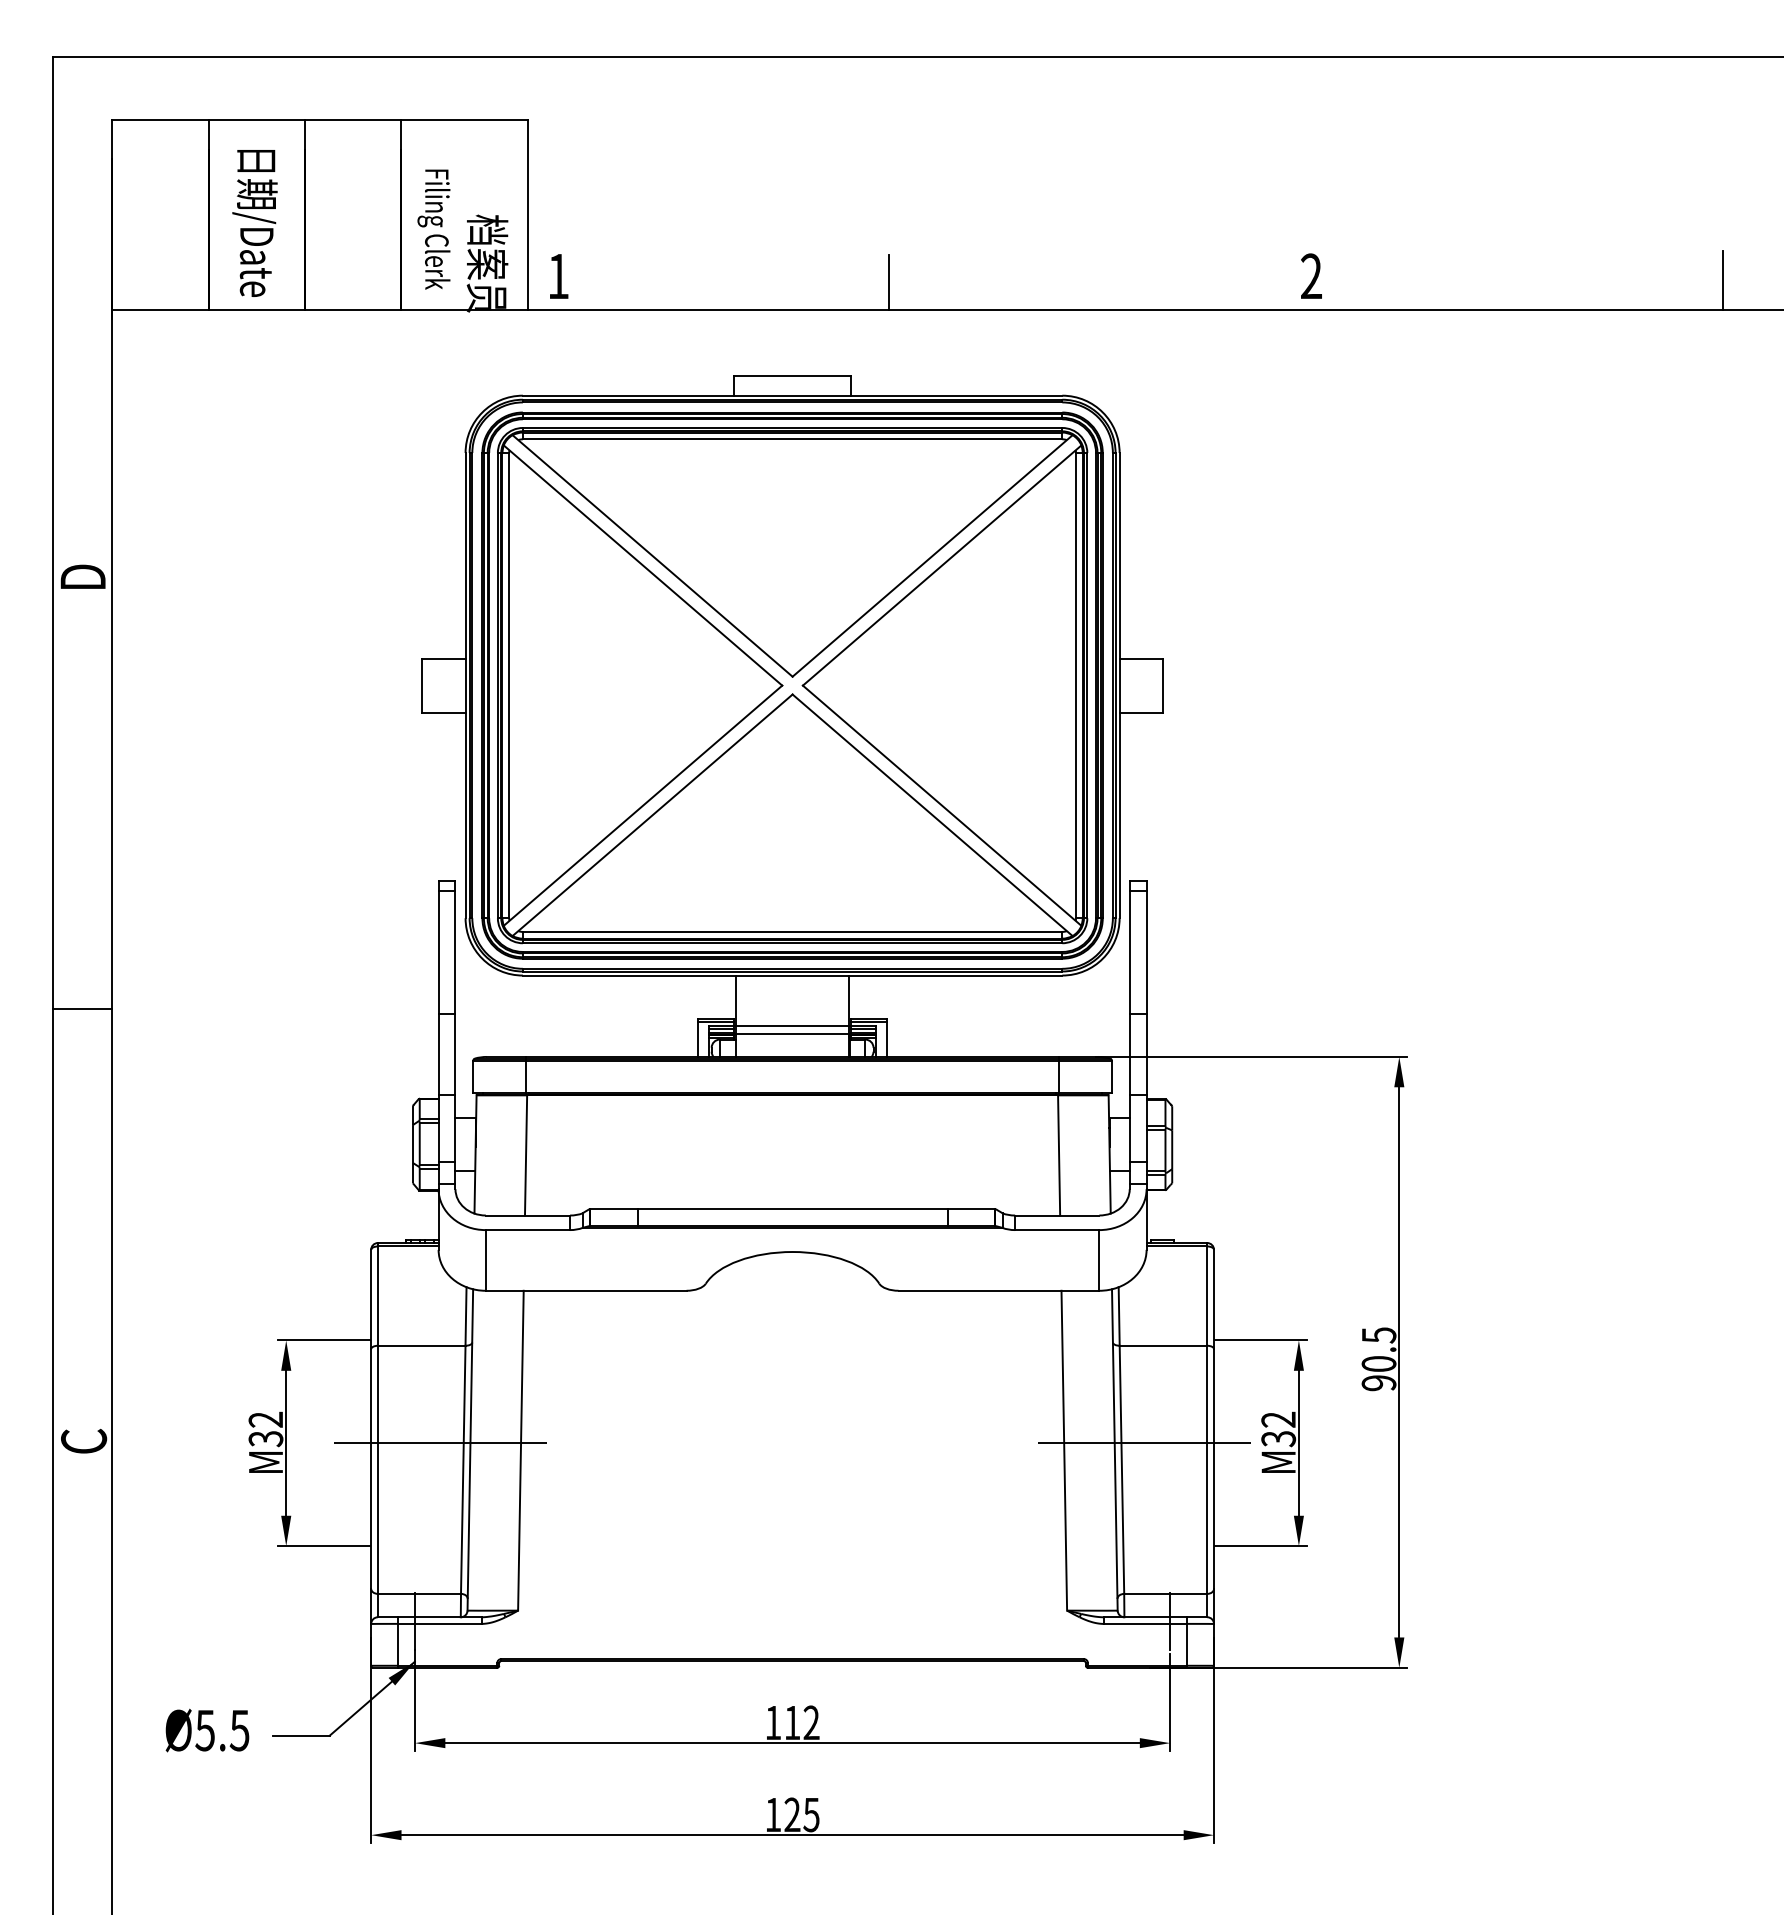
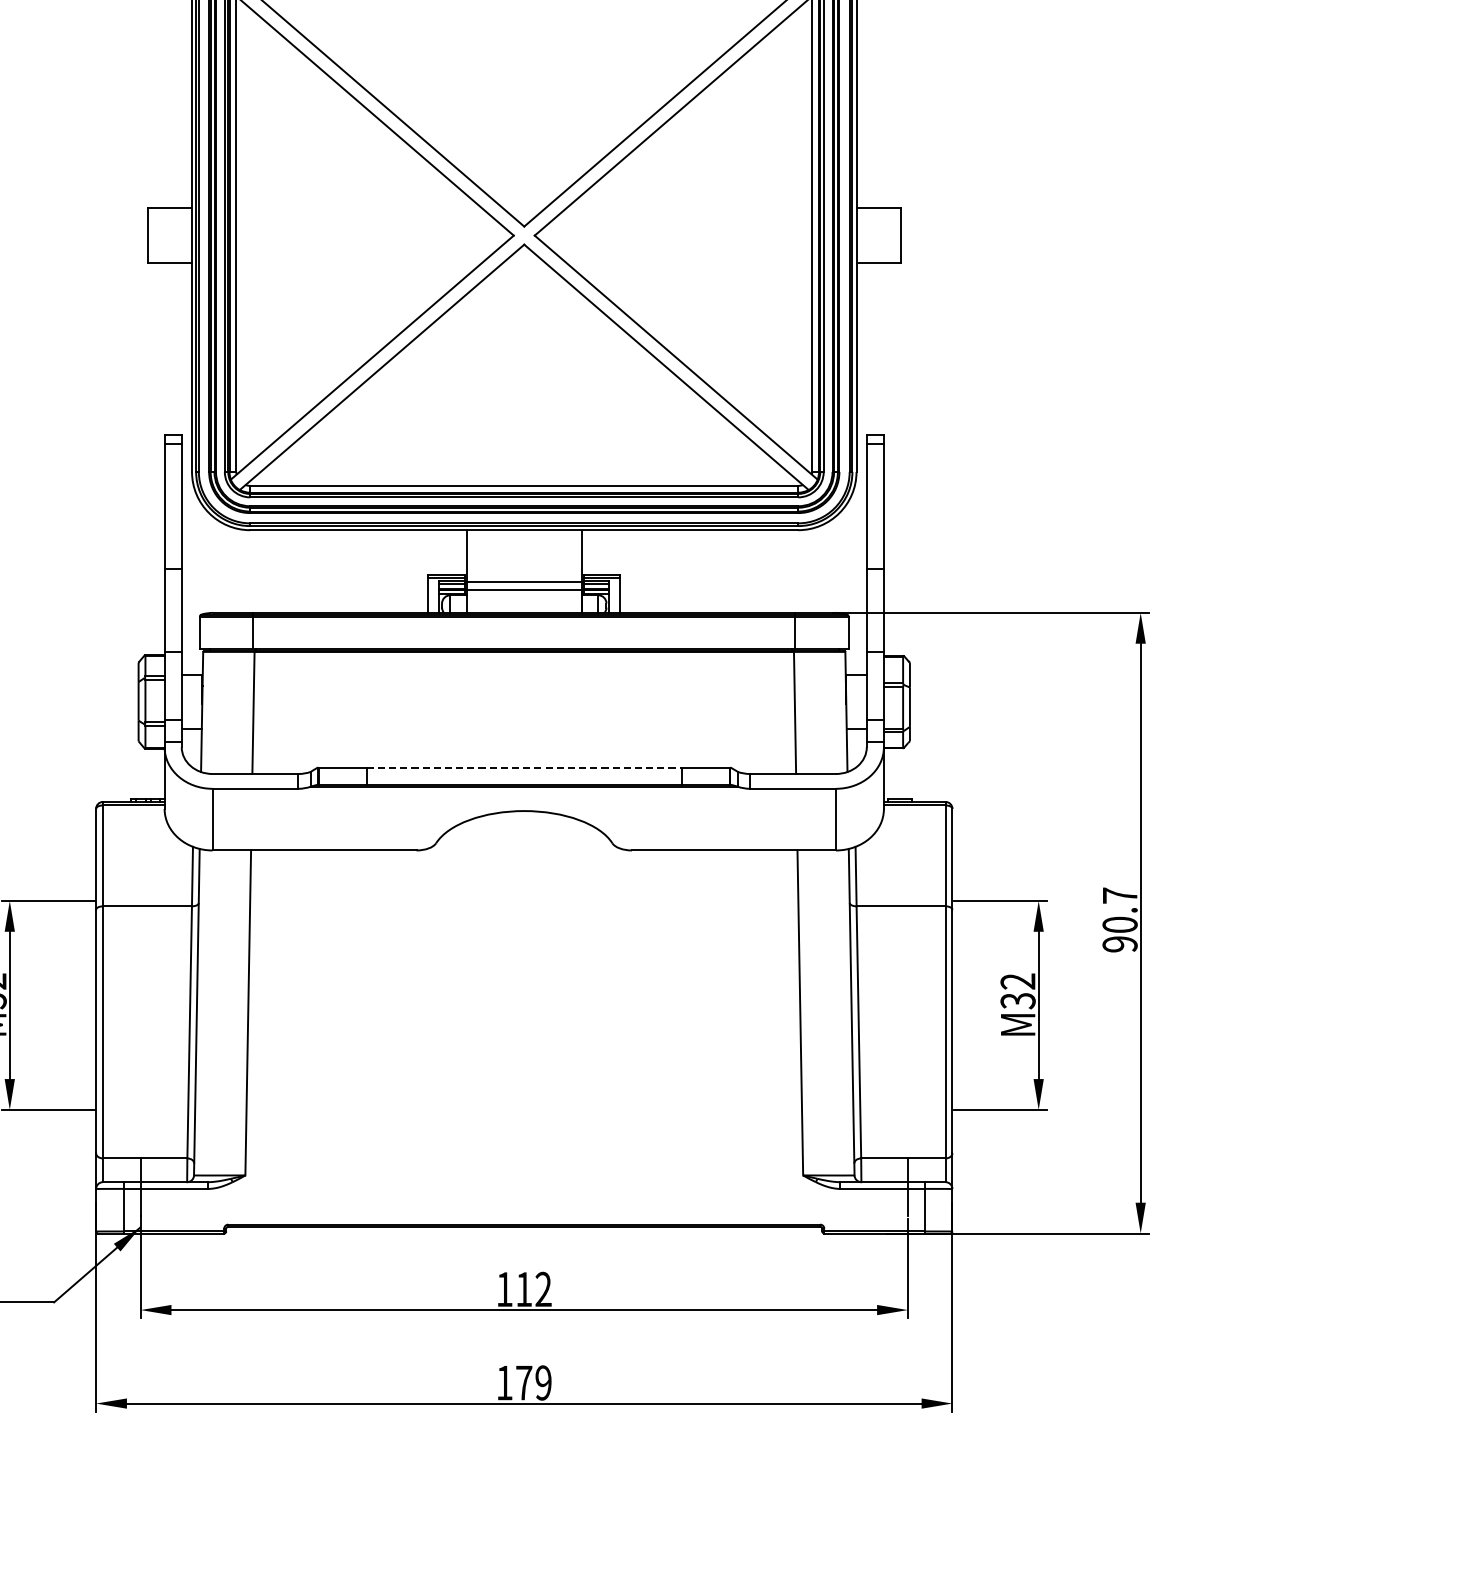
line: (793, 1209) -> (525, 767), solid -> dashed
text: (1379, 1335) -> (1120, 895), 90.5 -> 90.7
line: (440, 1443) -> (166, 1005), removed
line: (1144, 1443) -> (881, 1005), removed
text: (801, 1814) -> (533, 1382), 125 -> 179

